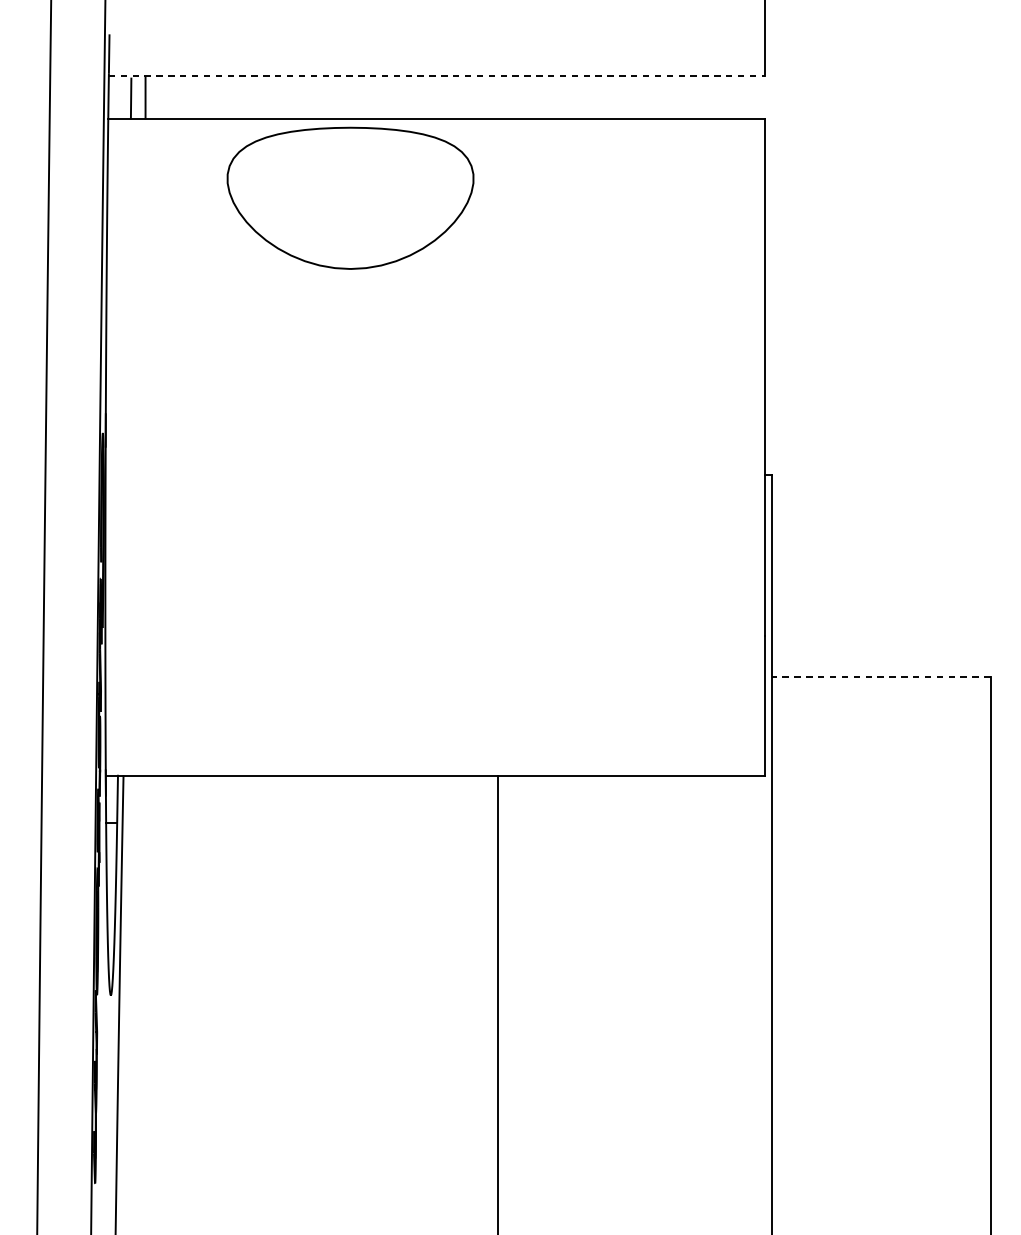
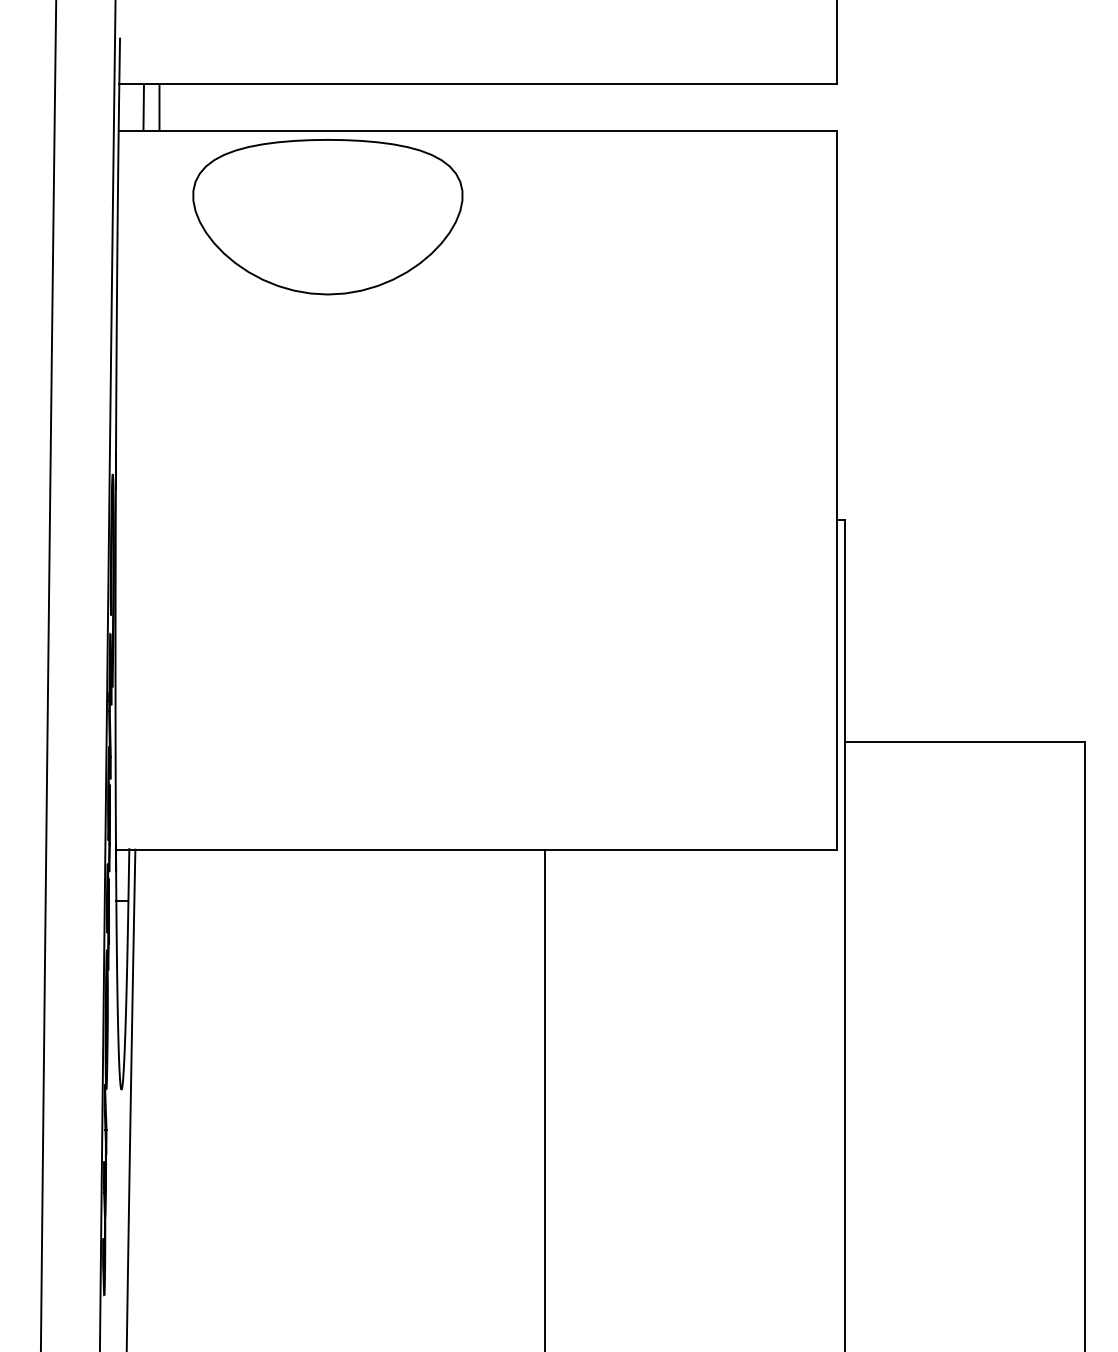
line: (436, 76) -> (478, 83), dashed -> solid
part: (350, 198) -> (327, 217), moved
line: (880, 677) -> (964, 741), dashed -> solid

